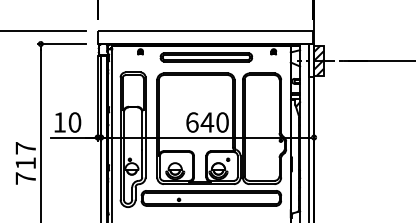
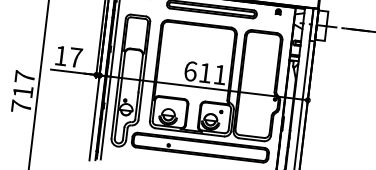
hatch: (319, 60) -> (322, 25), removed
text: (74, 122) -> (75, 57), 10 -> 17
text: (214, 122) -> (212, 73), 640 -> 611

